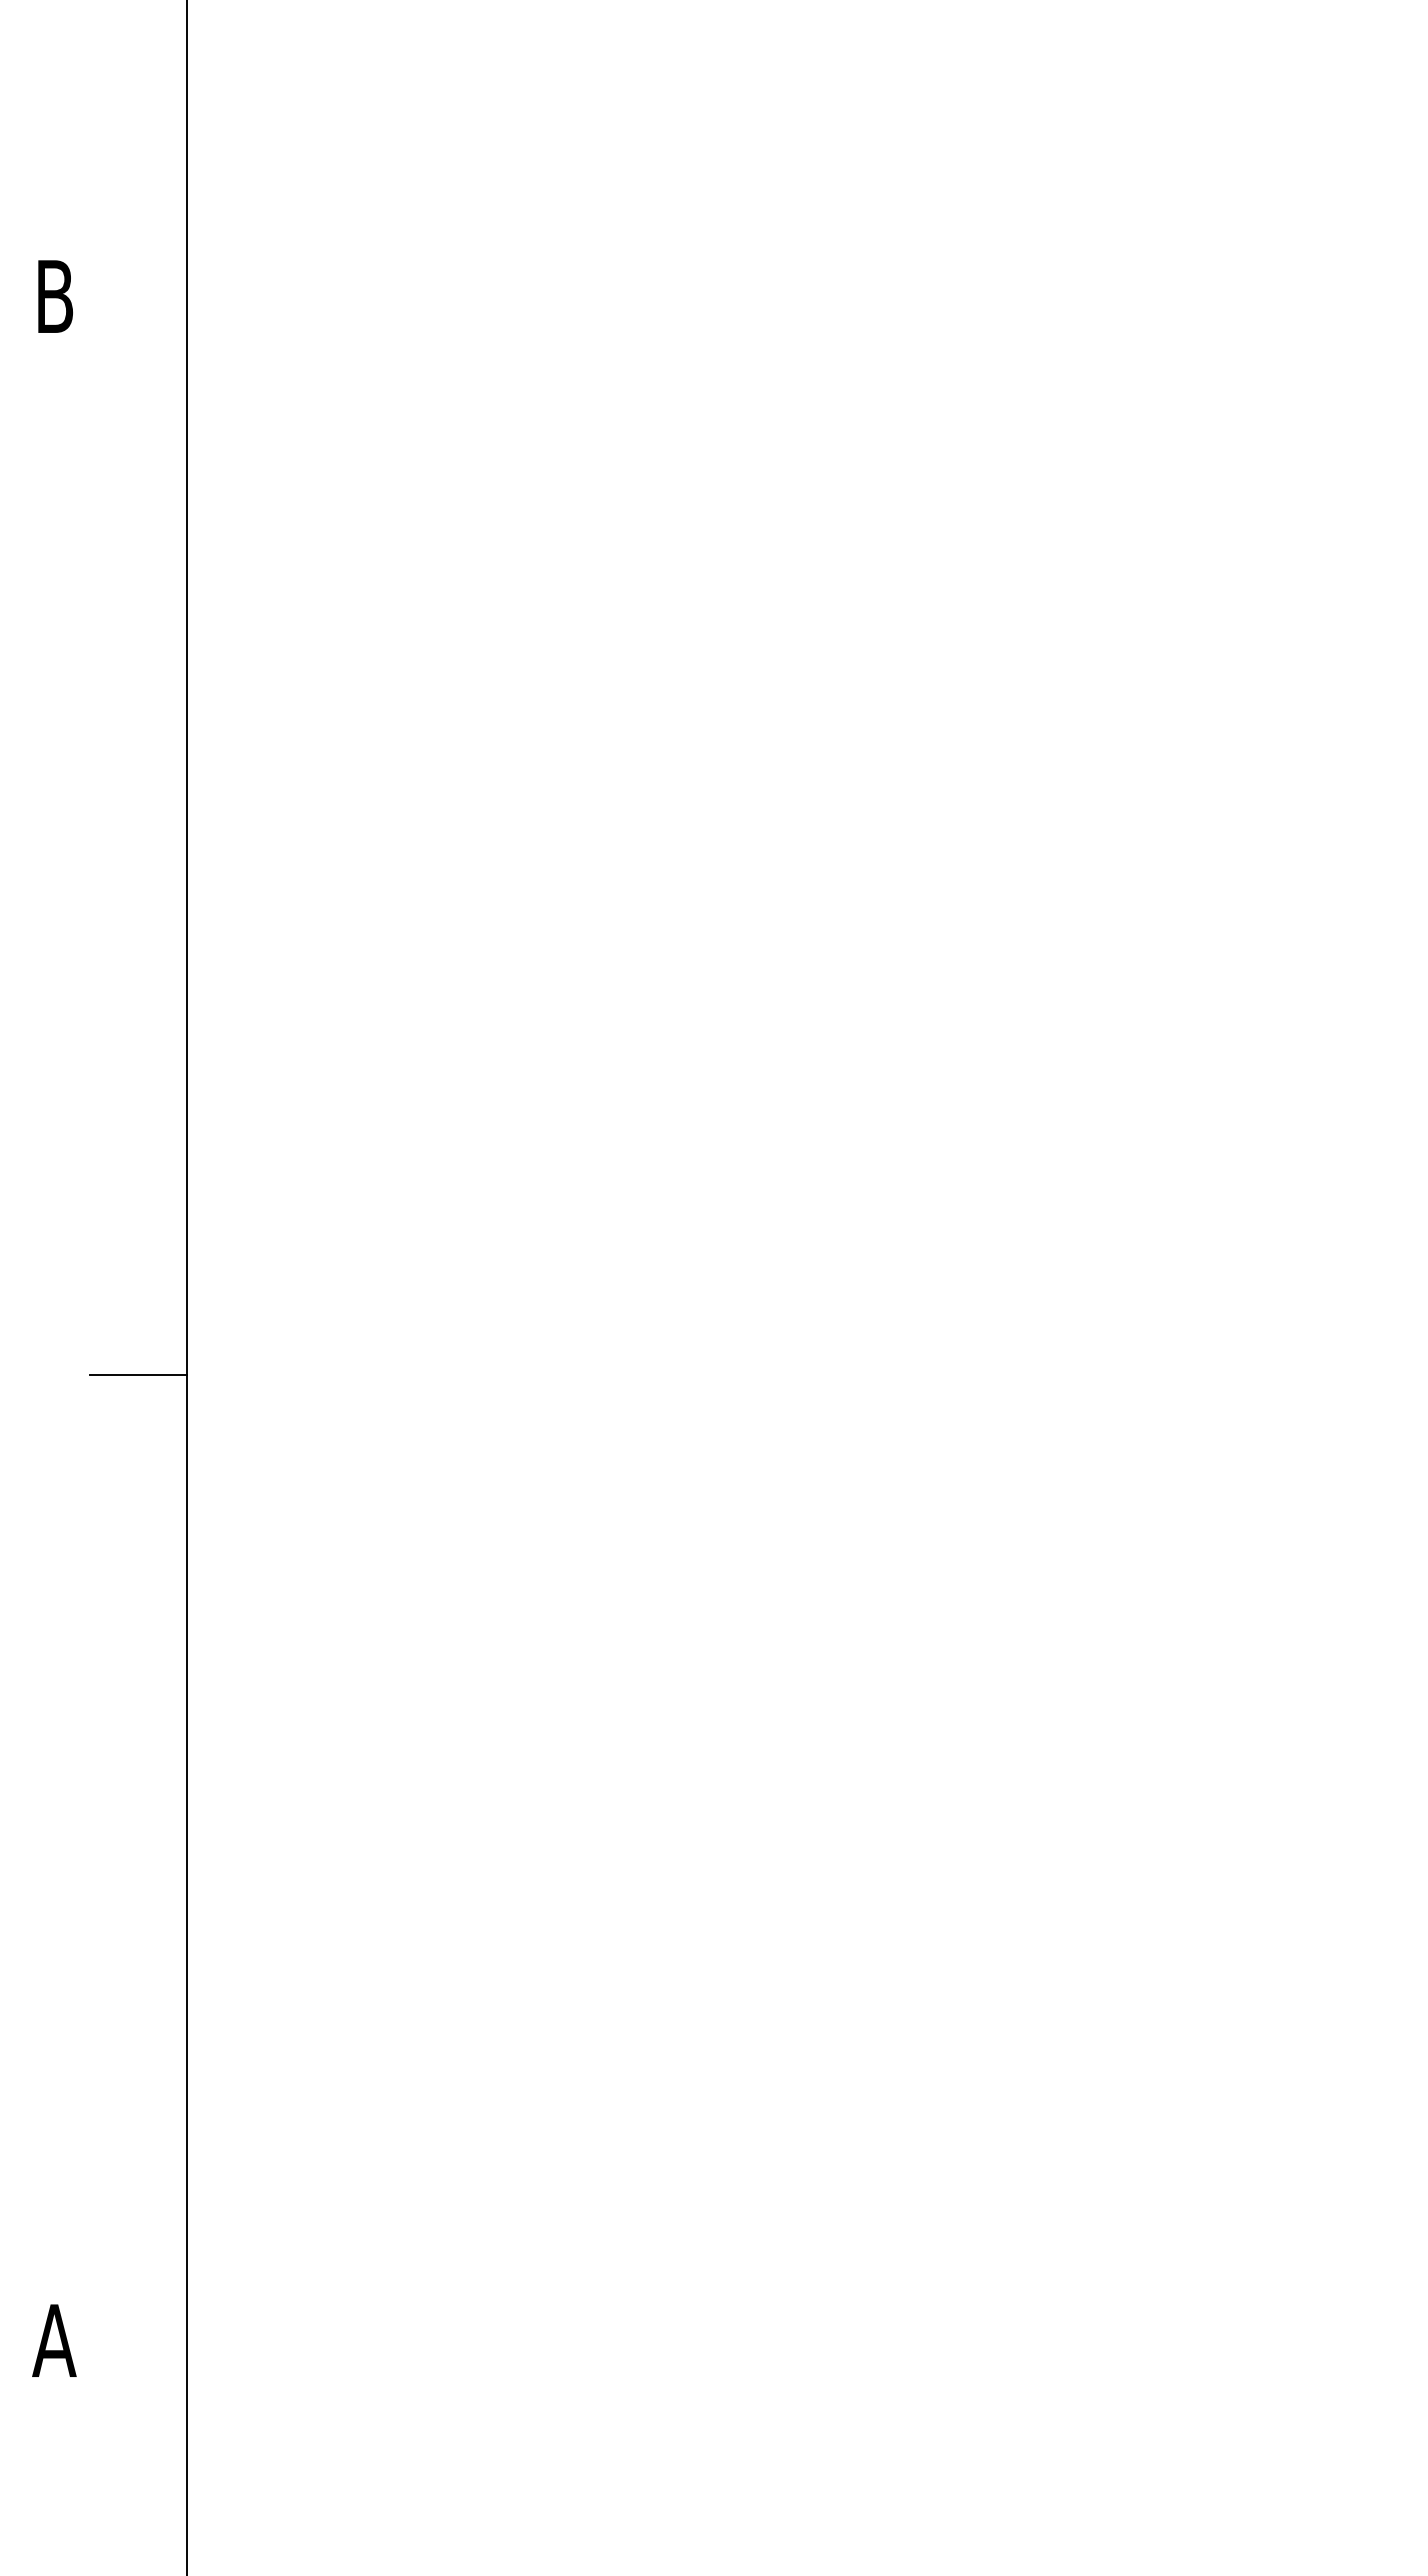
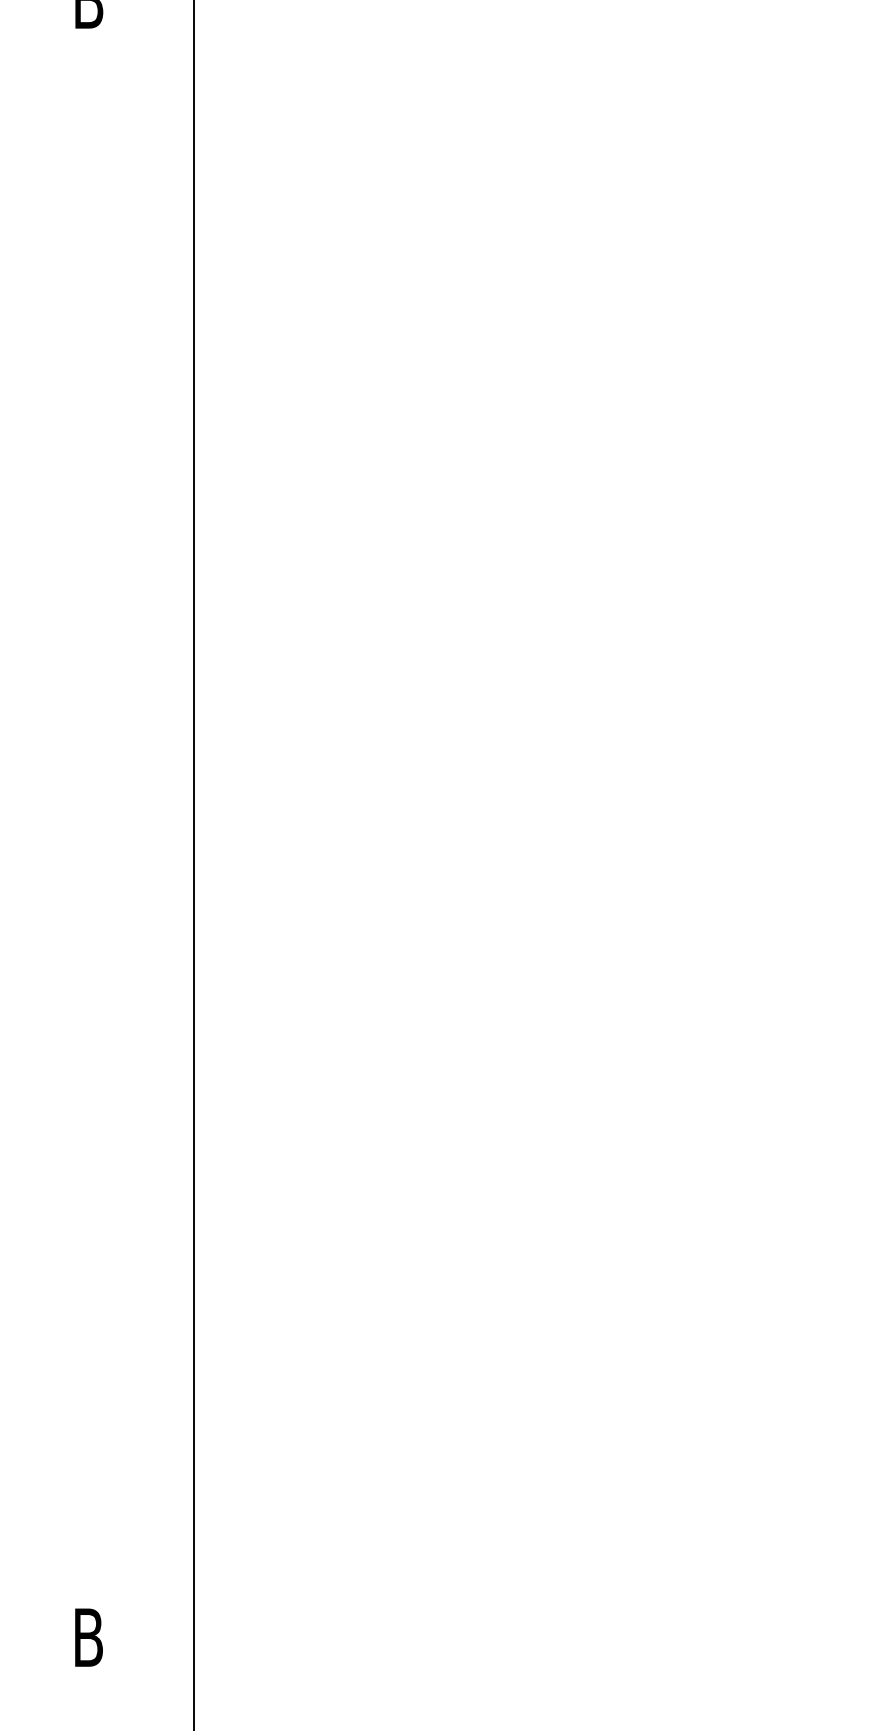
line: (137, 1375) -> (154, 864), removed
text: (54, 2340) -> (88, 1637), A -> B

